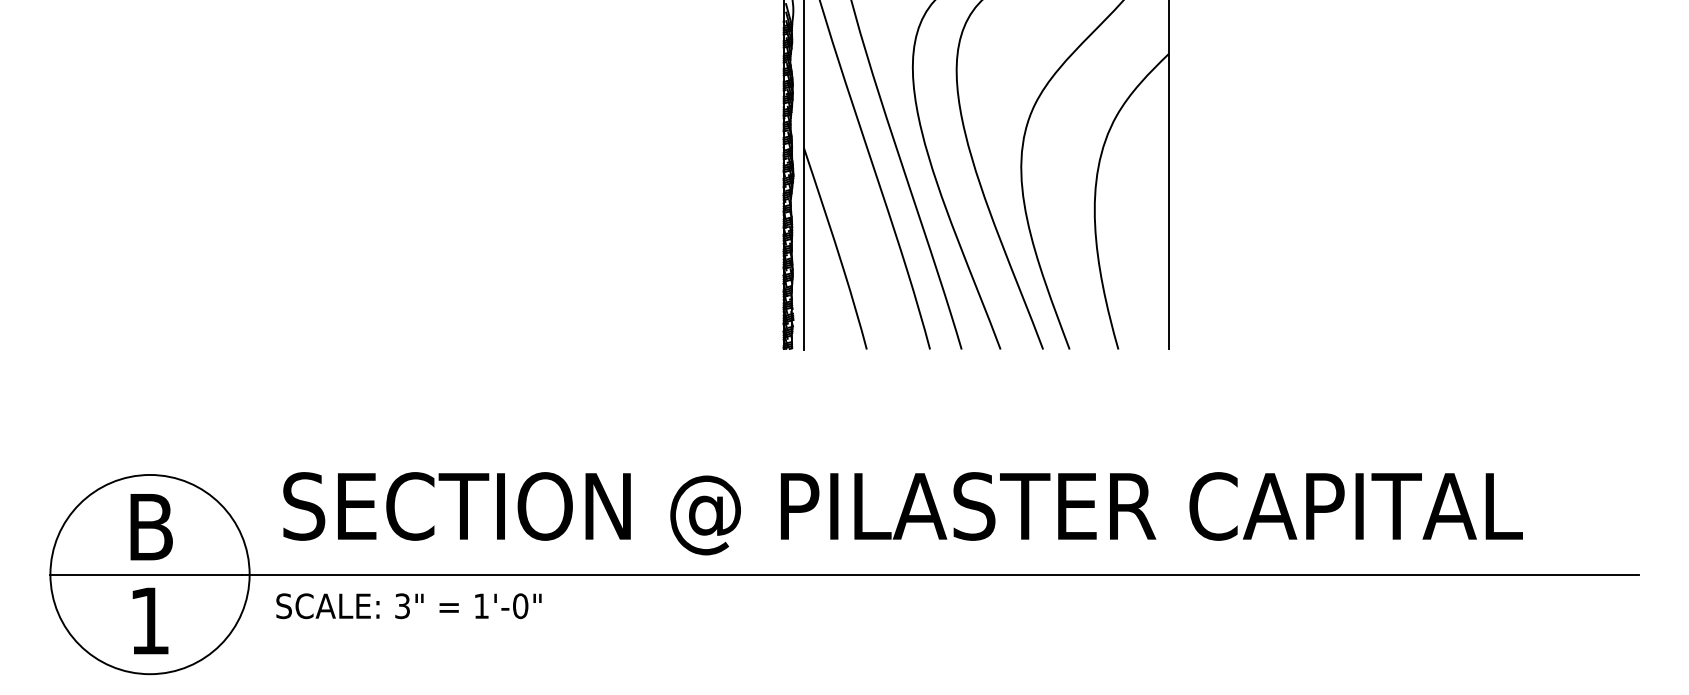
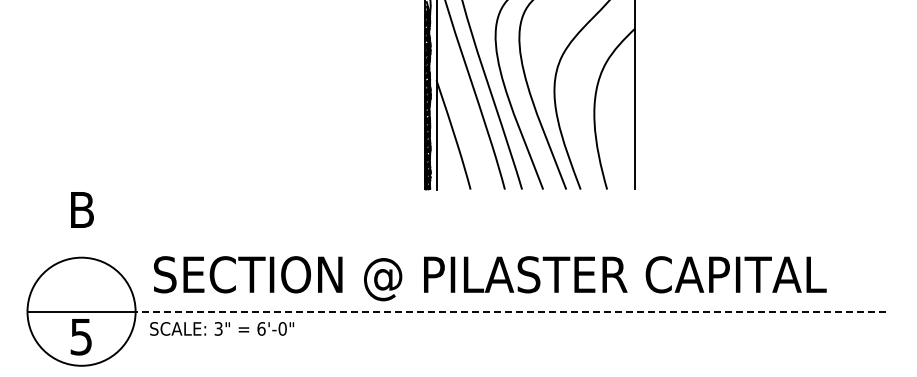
text: (151, 526) -> (82, 209), moved
line: (940, 574) -> (510, 311), solid -> dashed
text: (481, 605) -> (261, 328), 1'-0" -> 6'-0"
text: (148, 622) -> (80, 337), 1 -> 5

